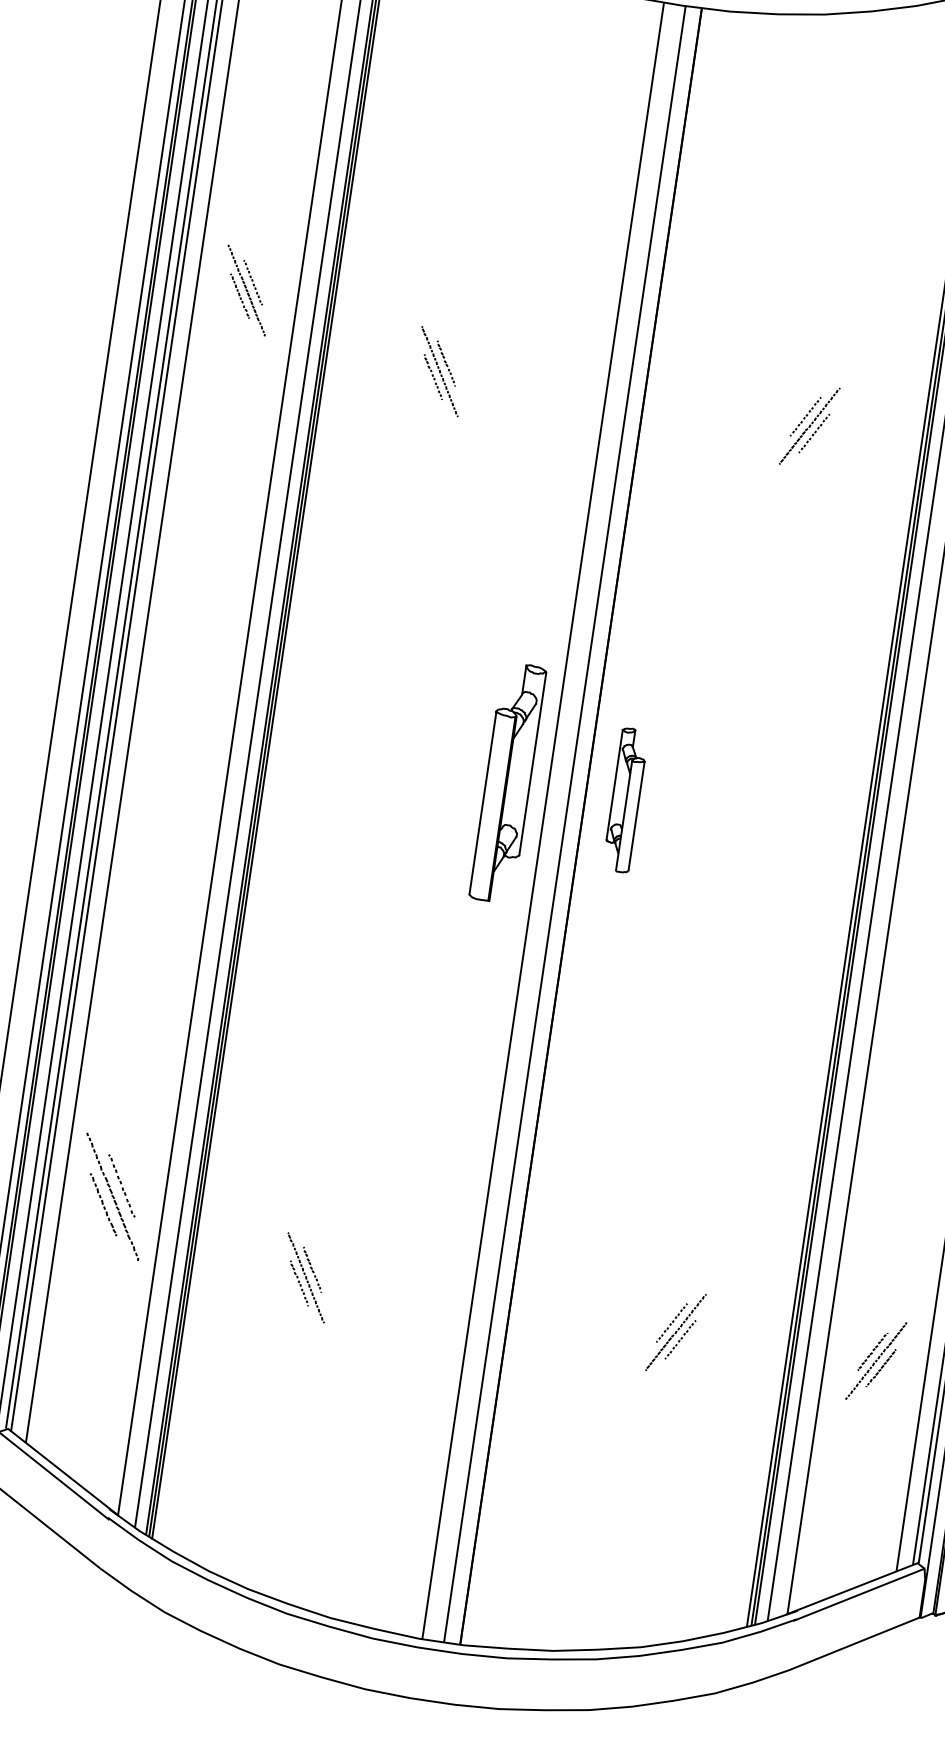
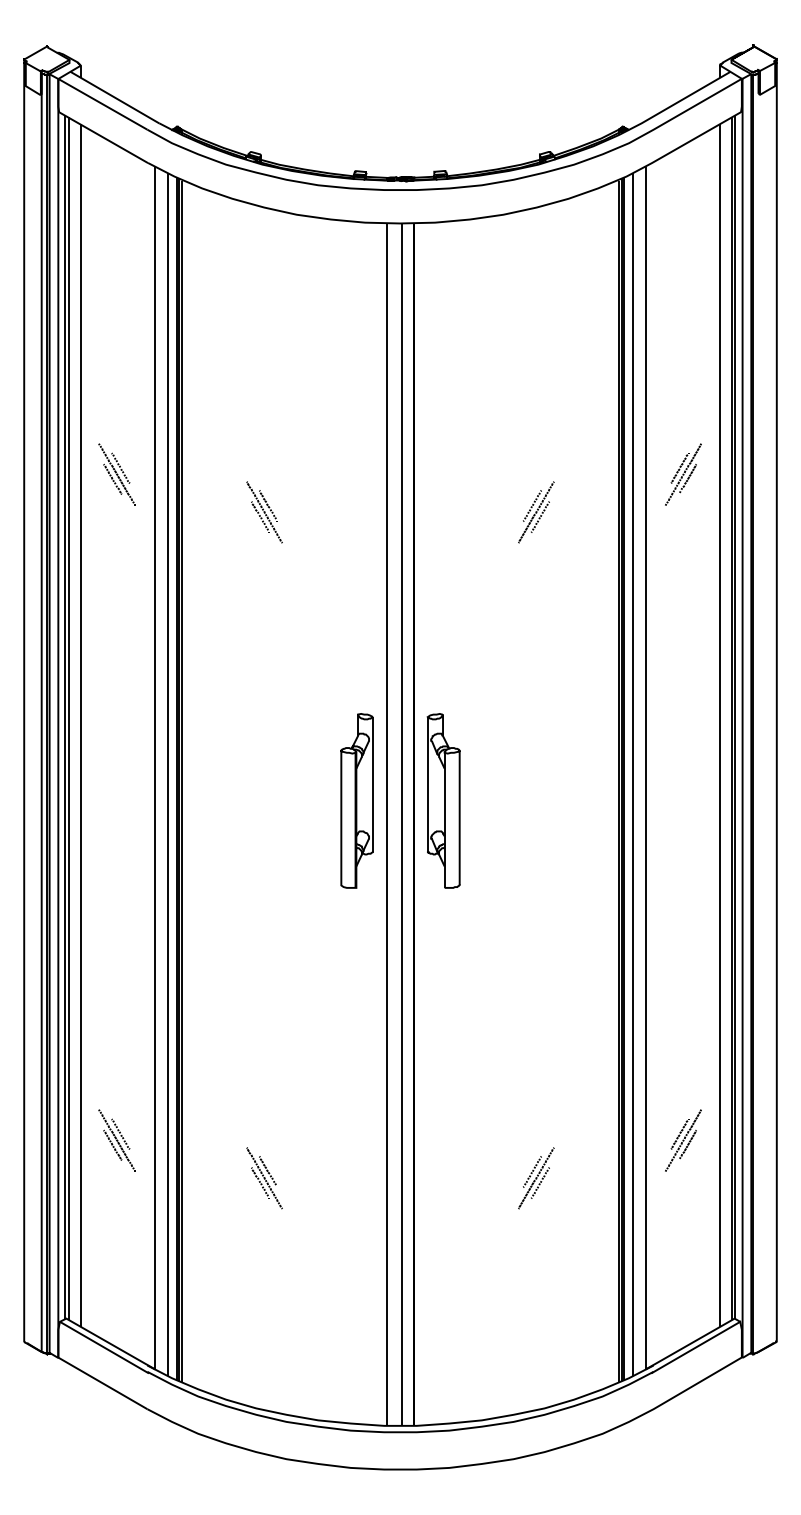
part: (625, 799) -> (443, 800), size x1.67
part: (112, 1196) -> (116, 1140), size x0.71
part: (876, 1360) -> (683, 1140), moved

